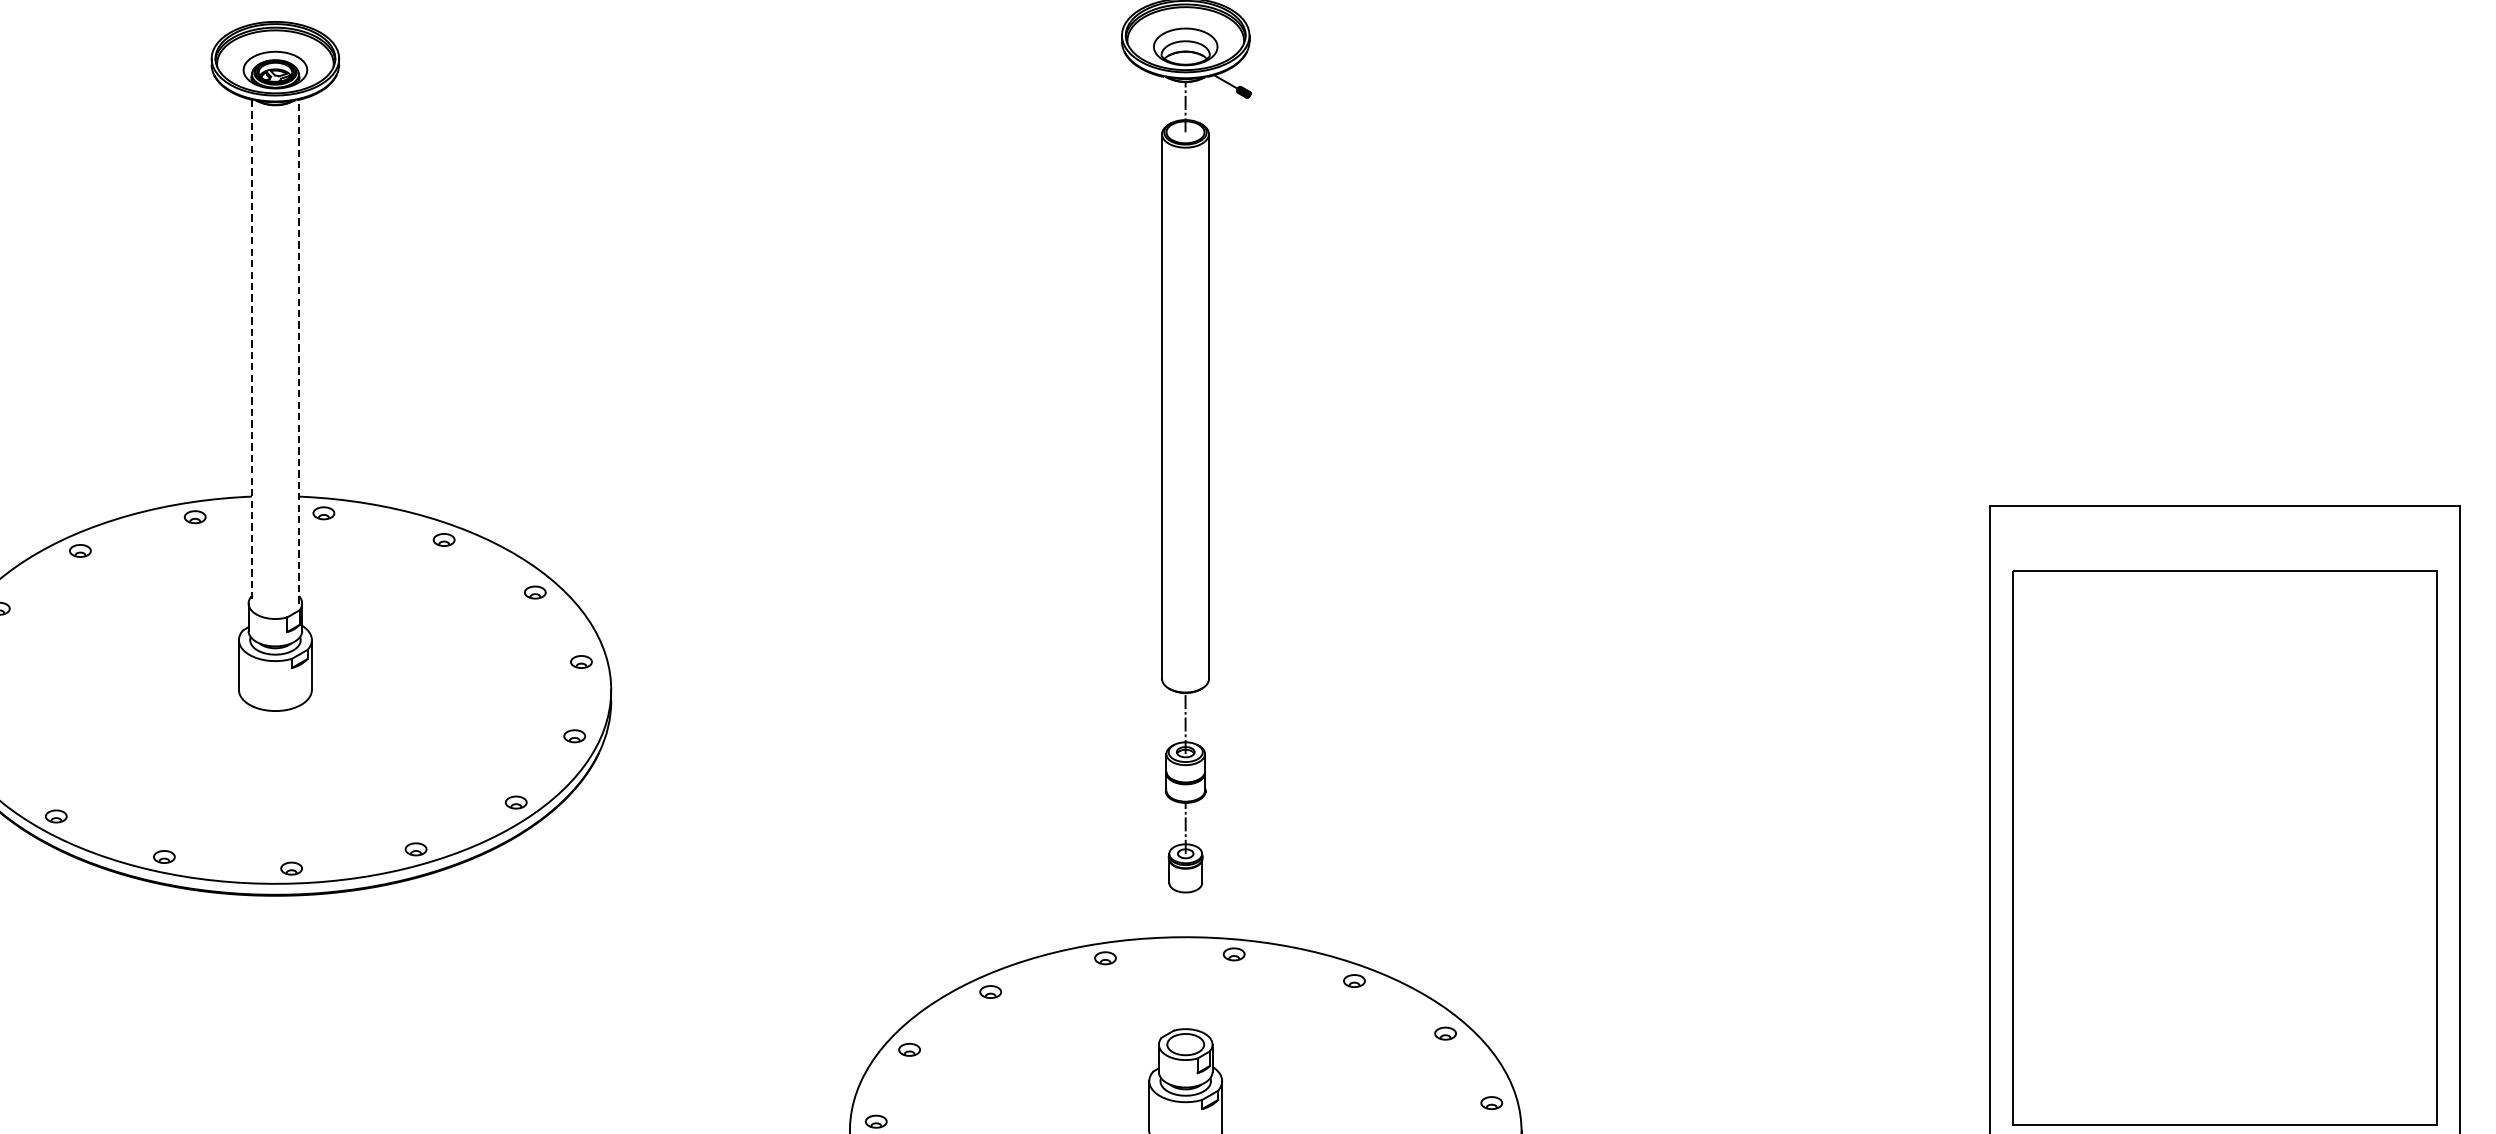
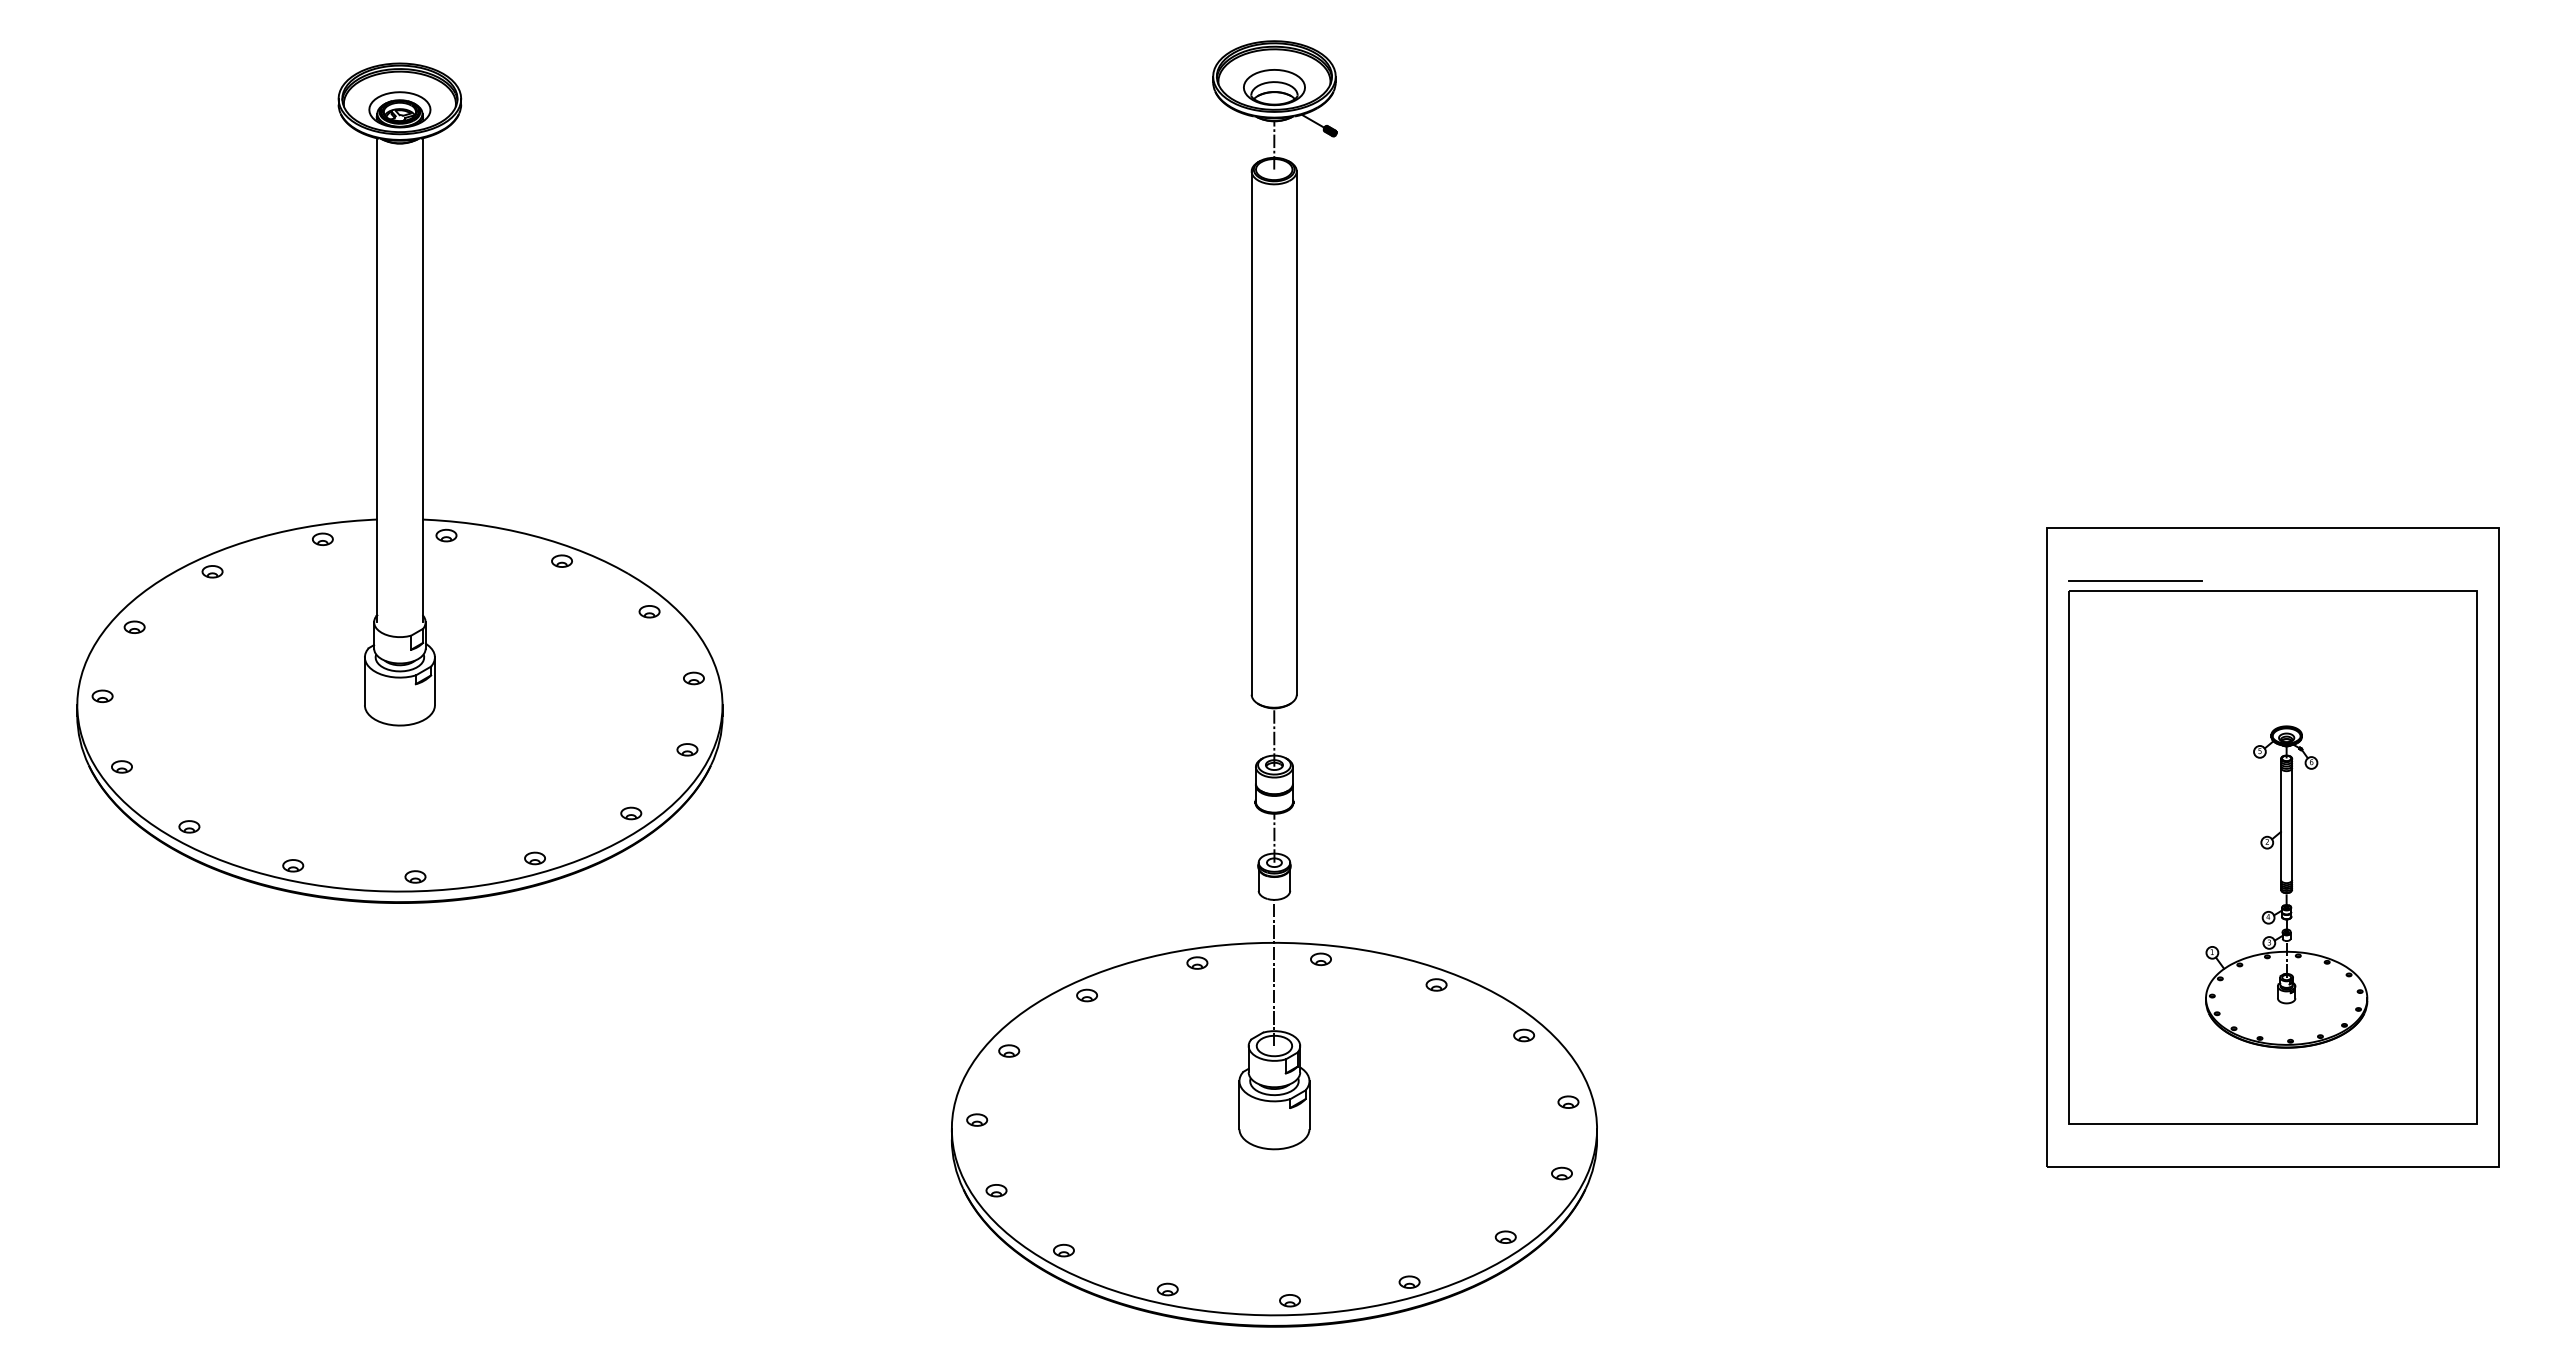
line: (252, 351) -> (377, 380), dashed -> solid
line: (298, 351) -> (422, 380), dashed -> solid
line: (2081, 560) -> (2135, 580), added
part: (2239, 878) -> (2286, 886), added
line: (1185, 968) -> (1274, 972), added

